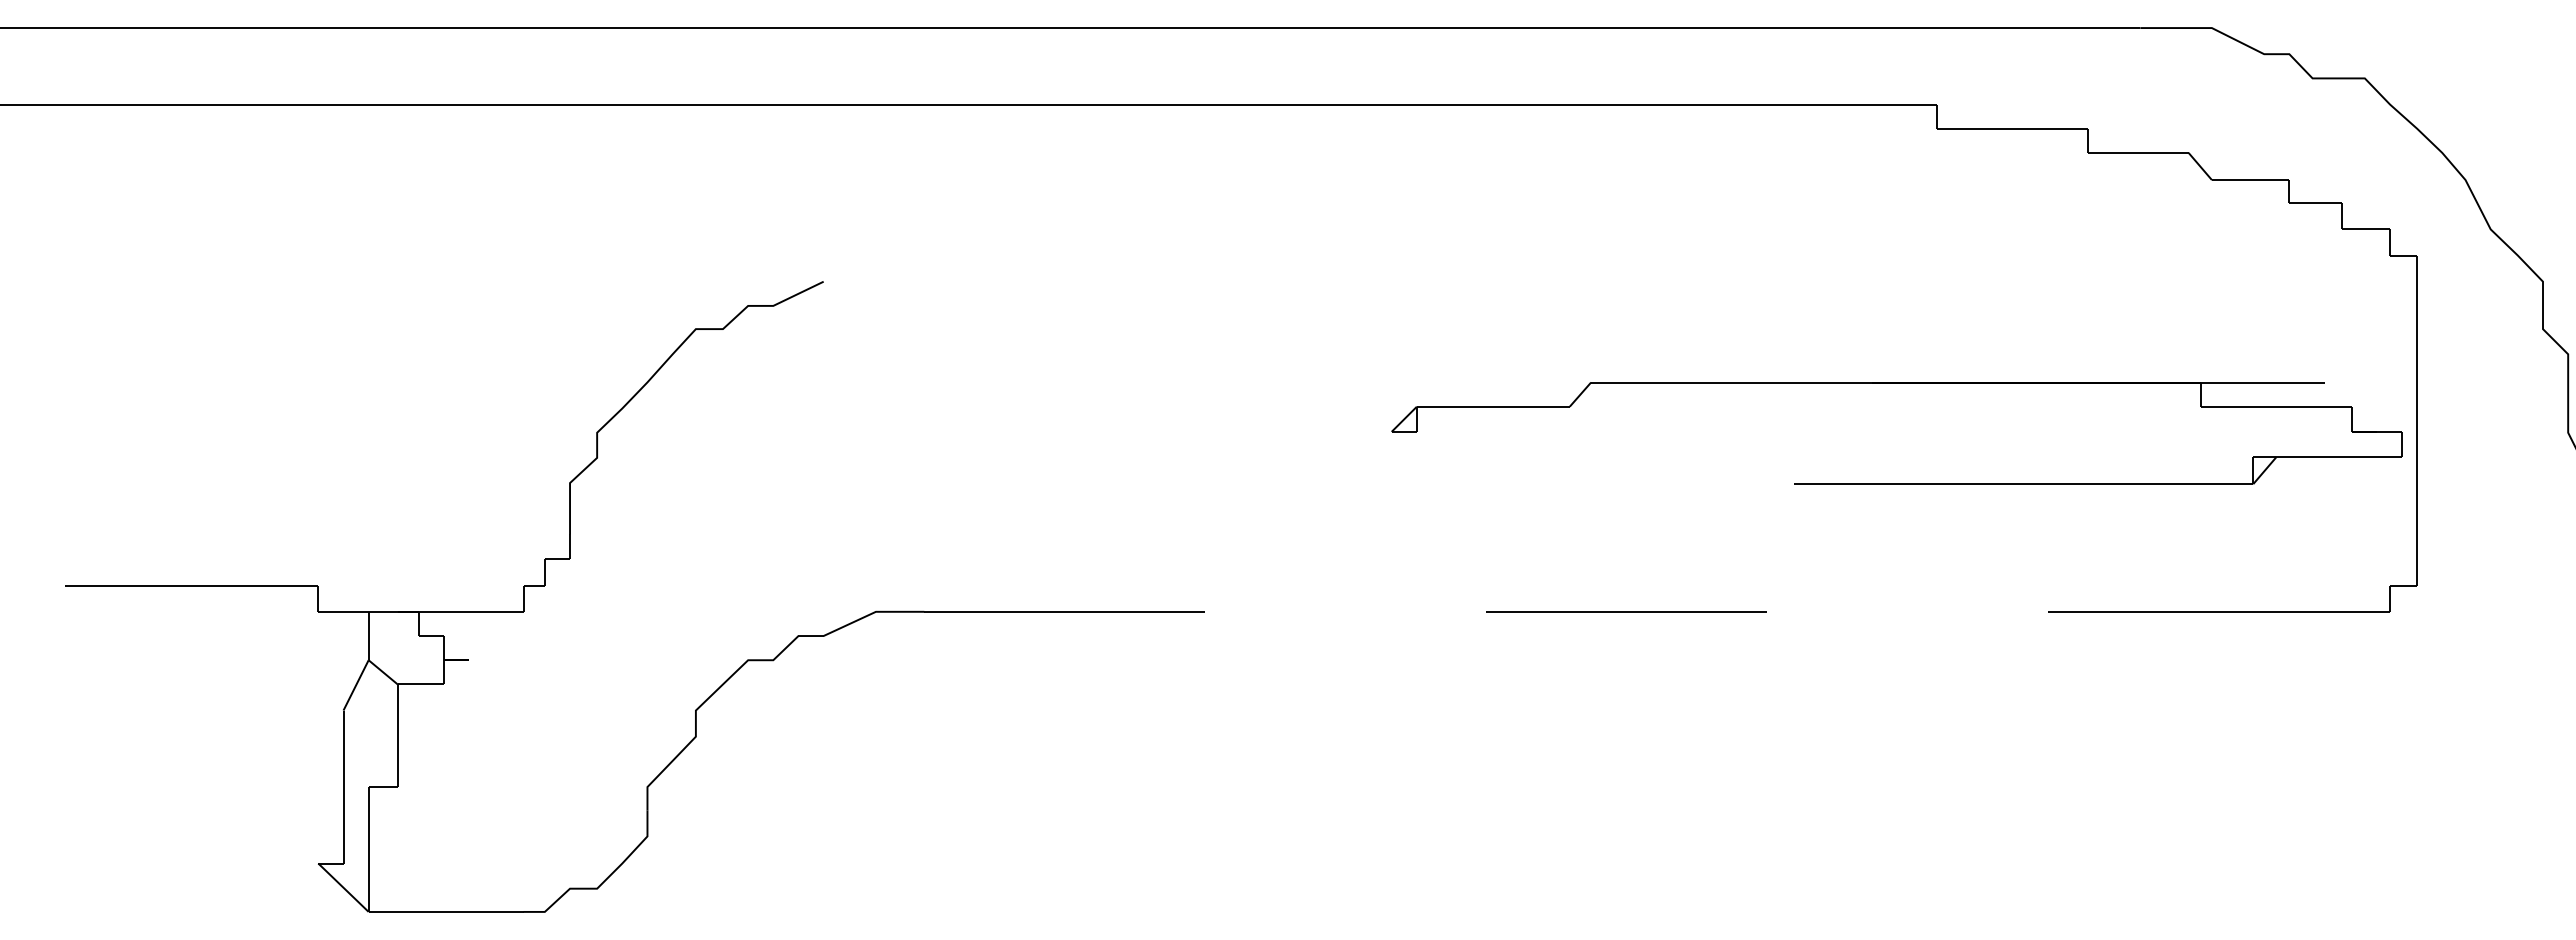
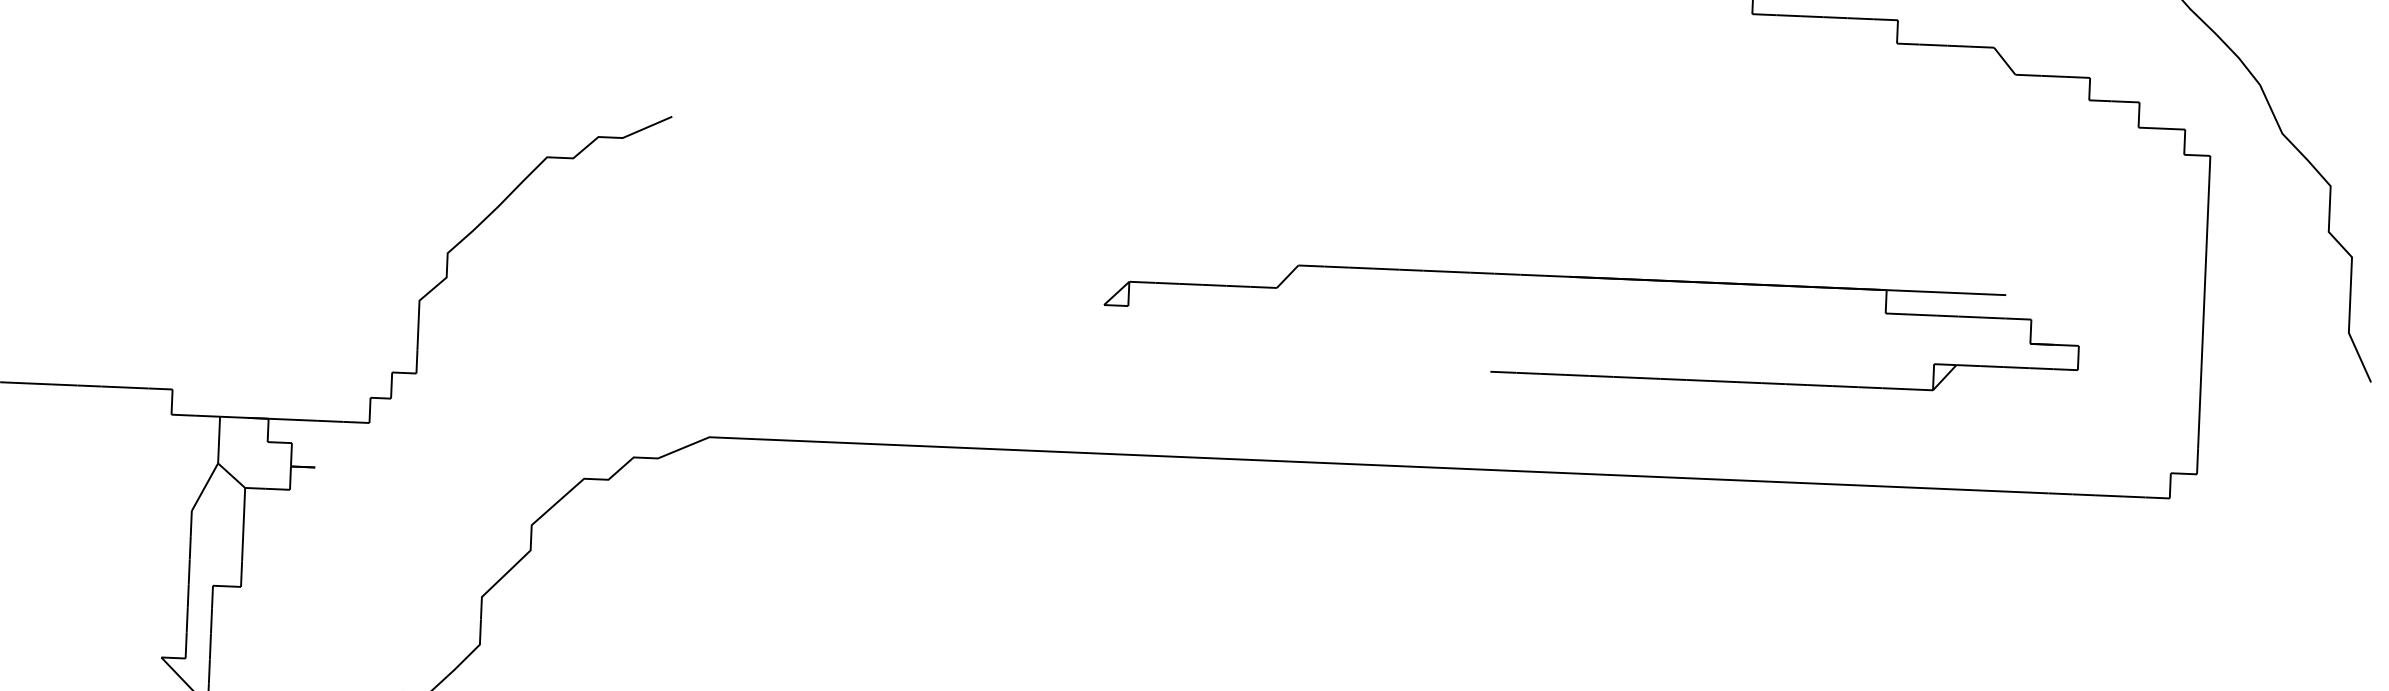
part: (1896, 383) -> (1592, 278), moved
line: (1594, 611) -> (1402, 465), dashed -> solid

